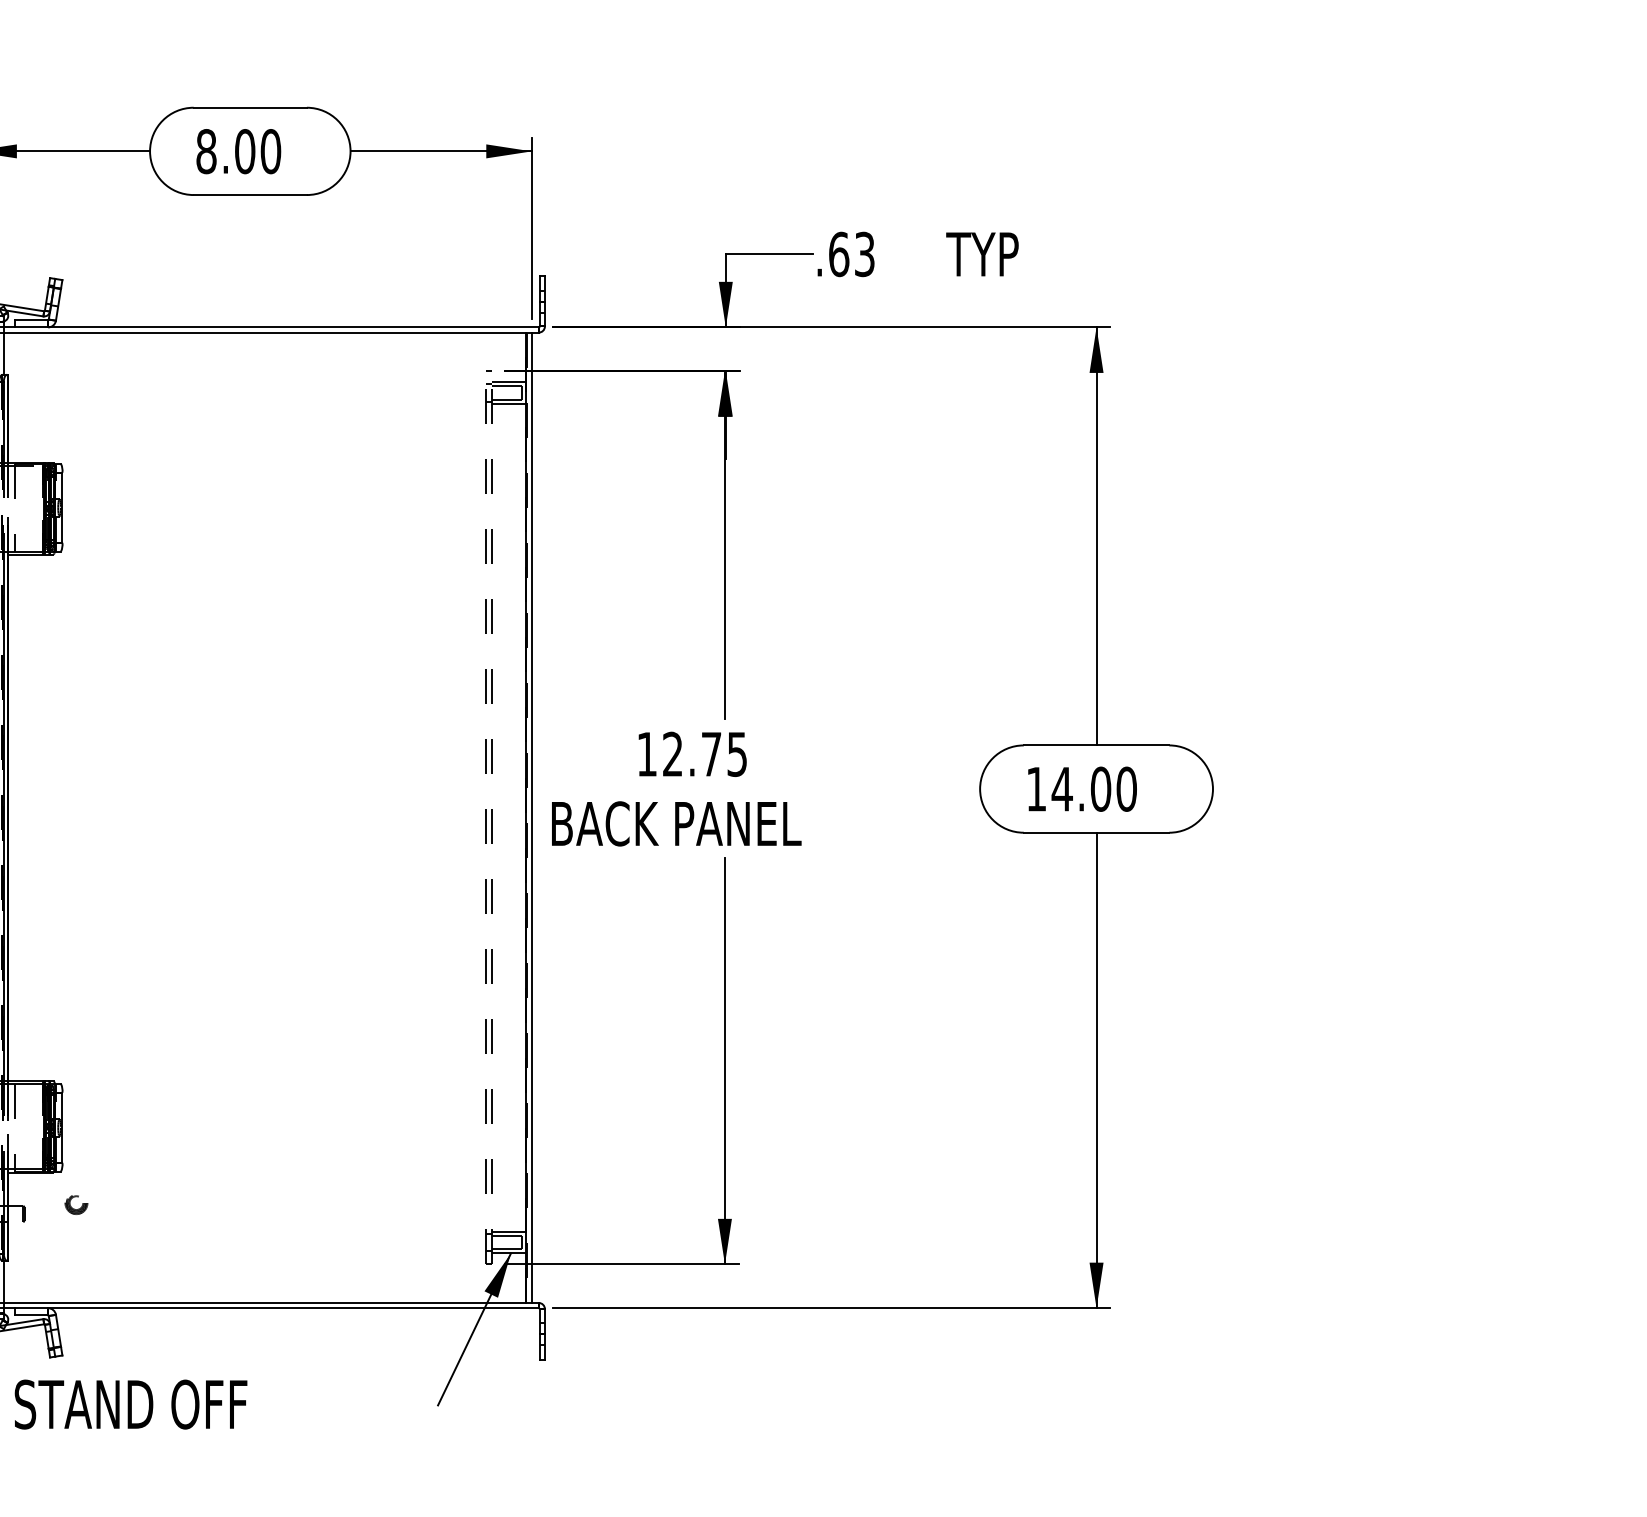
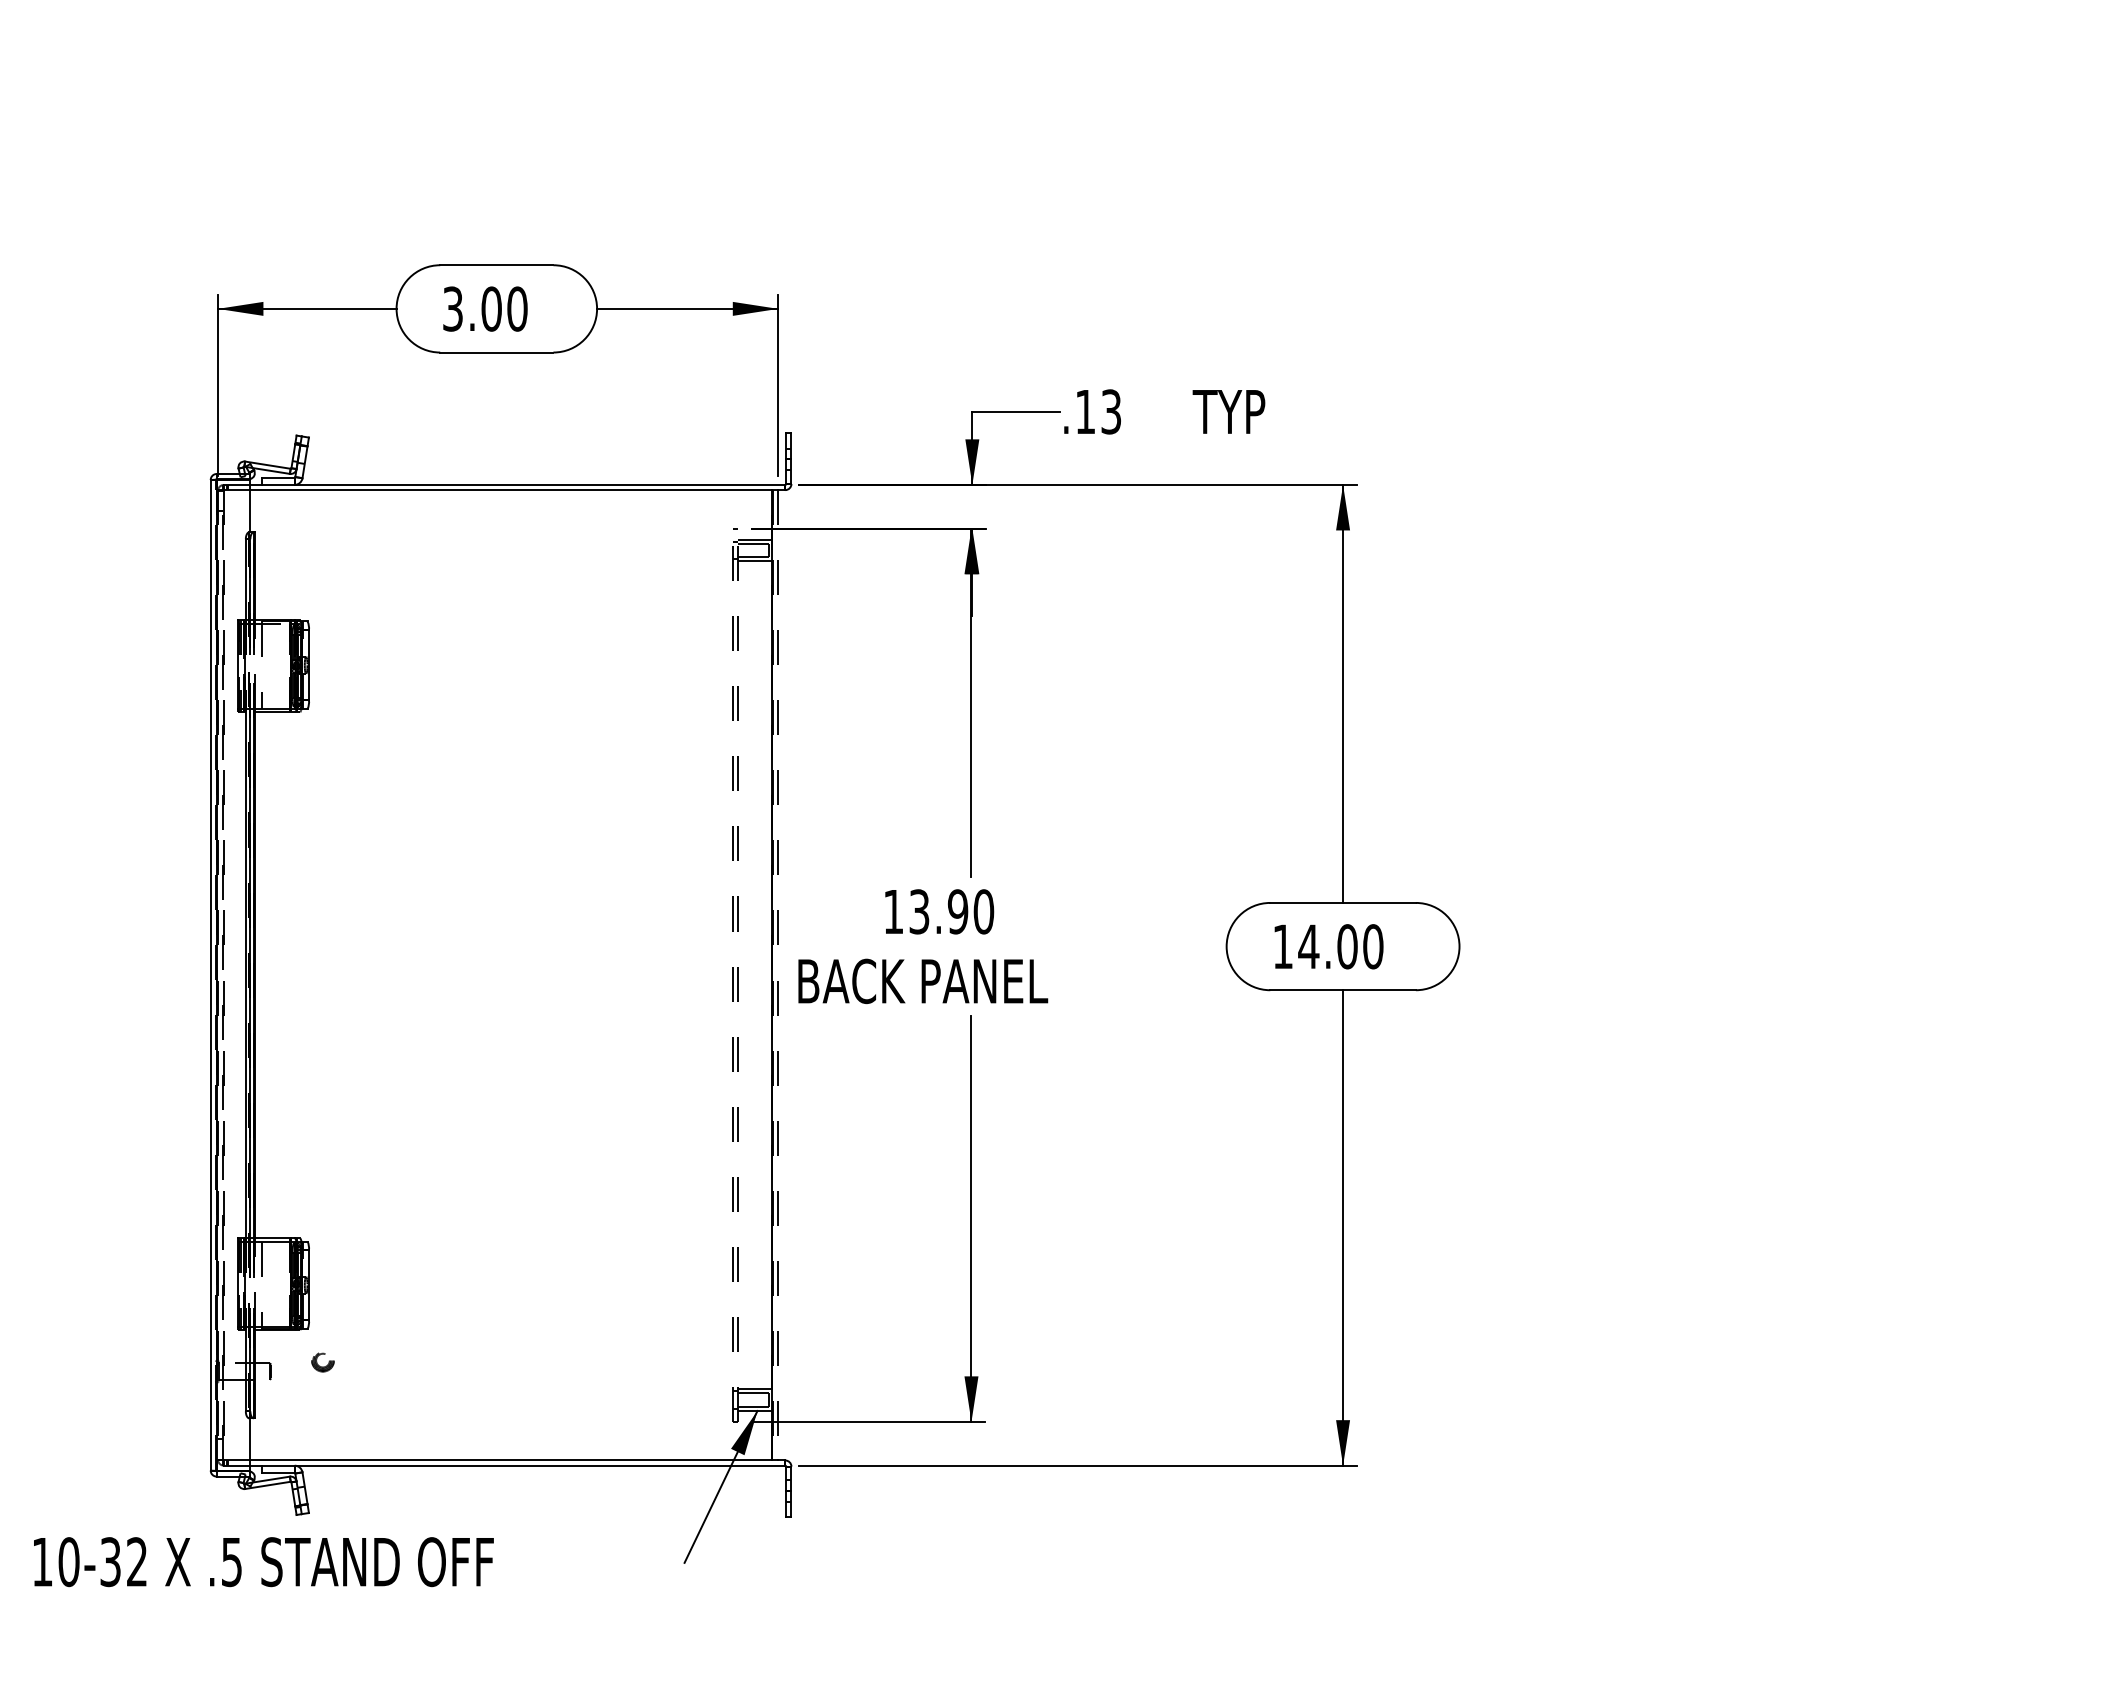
text: (206, 151) -> (453, 308), 8.00 -> 3.00
text: (838, 254) -> (1085, 411), .63 -> .13
text: (704, 754) -> (951, 911), 12.75 -> 13.90
line: (531, 818) -> (778, 975), solid -> dashed

